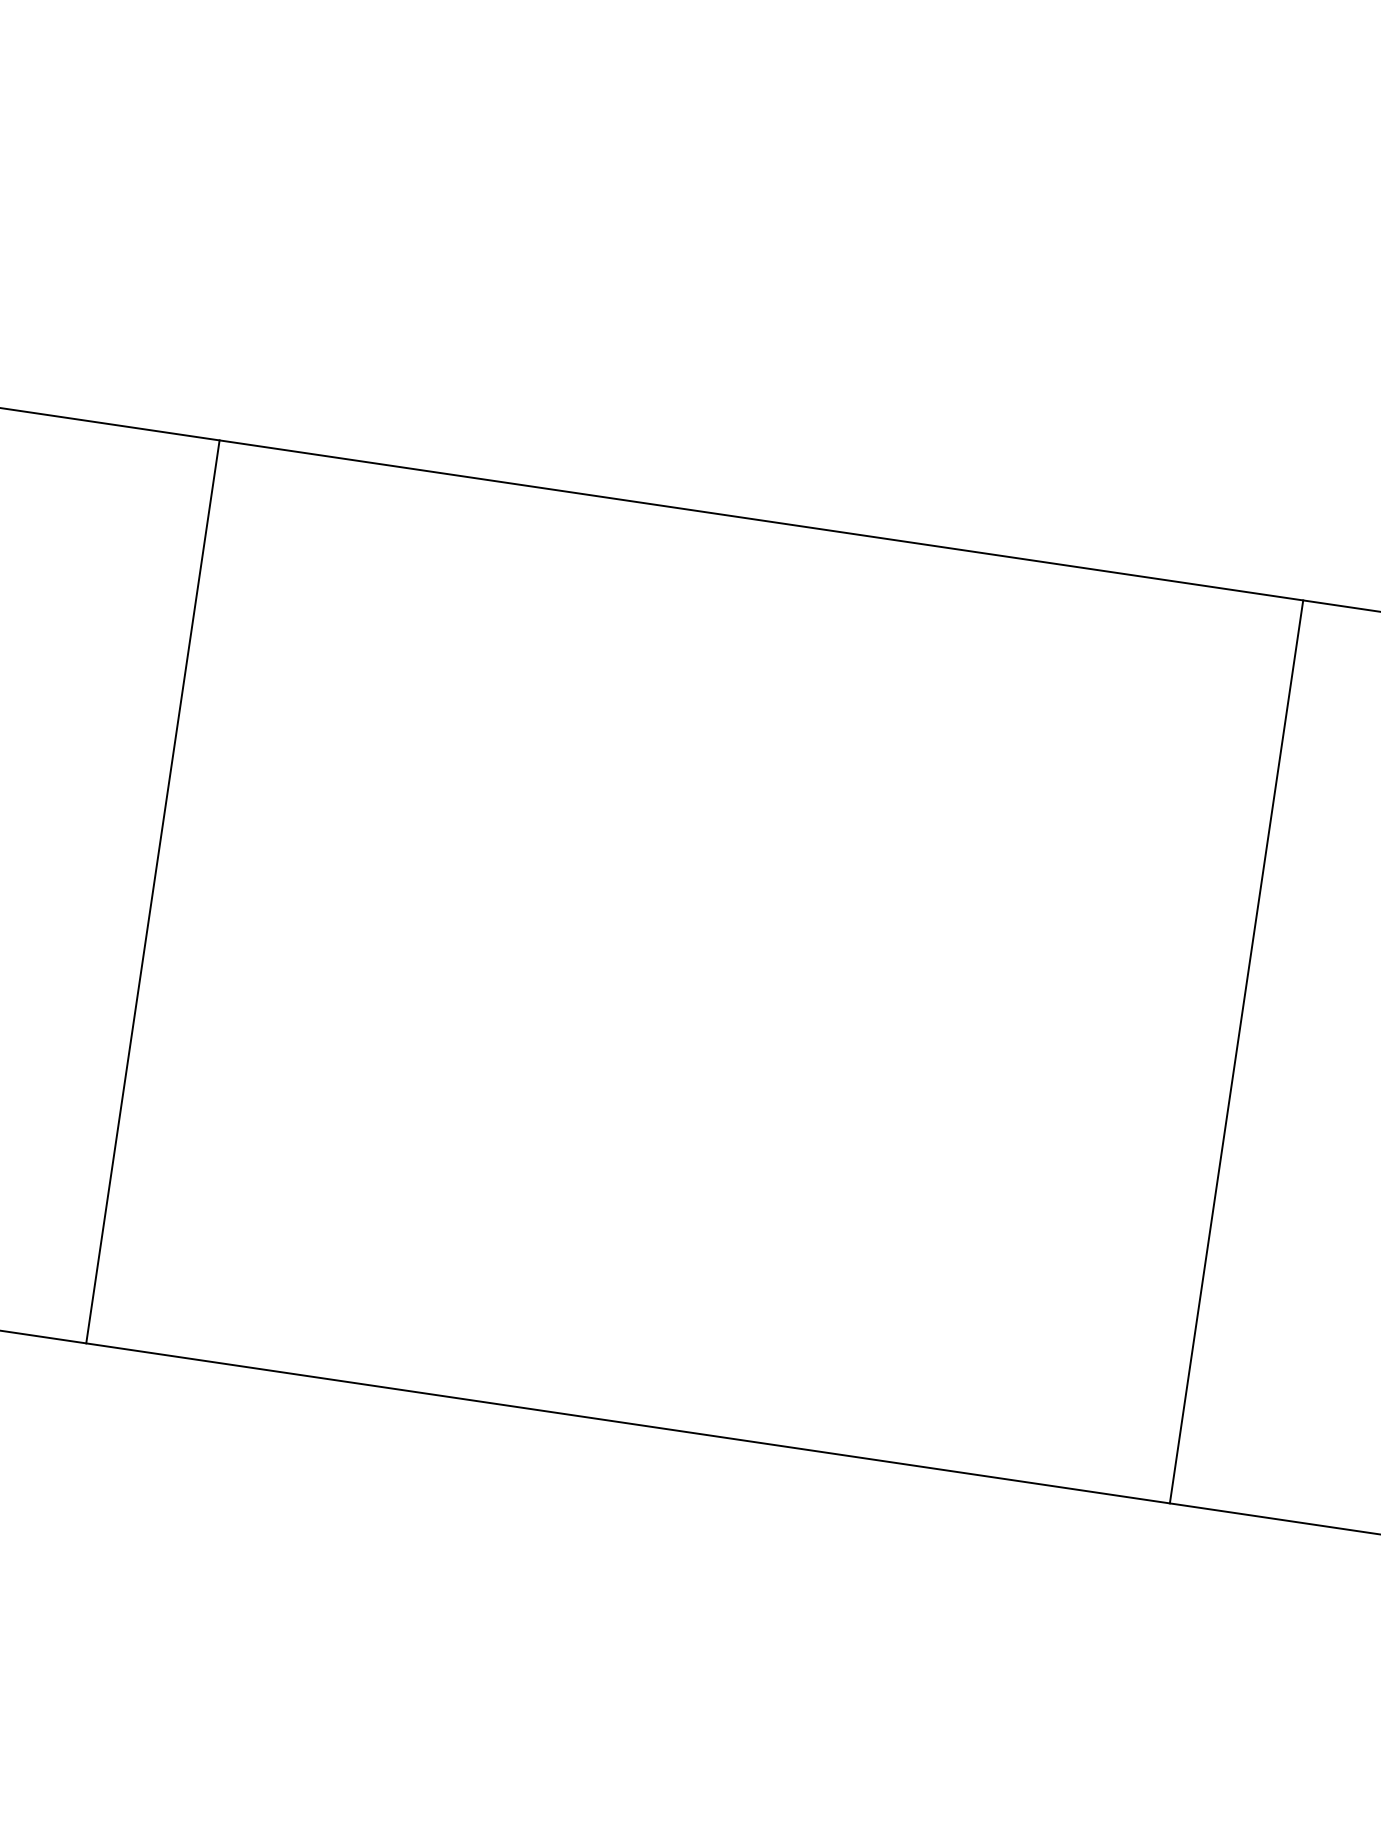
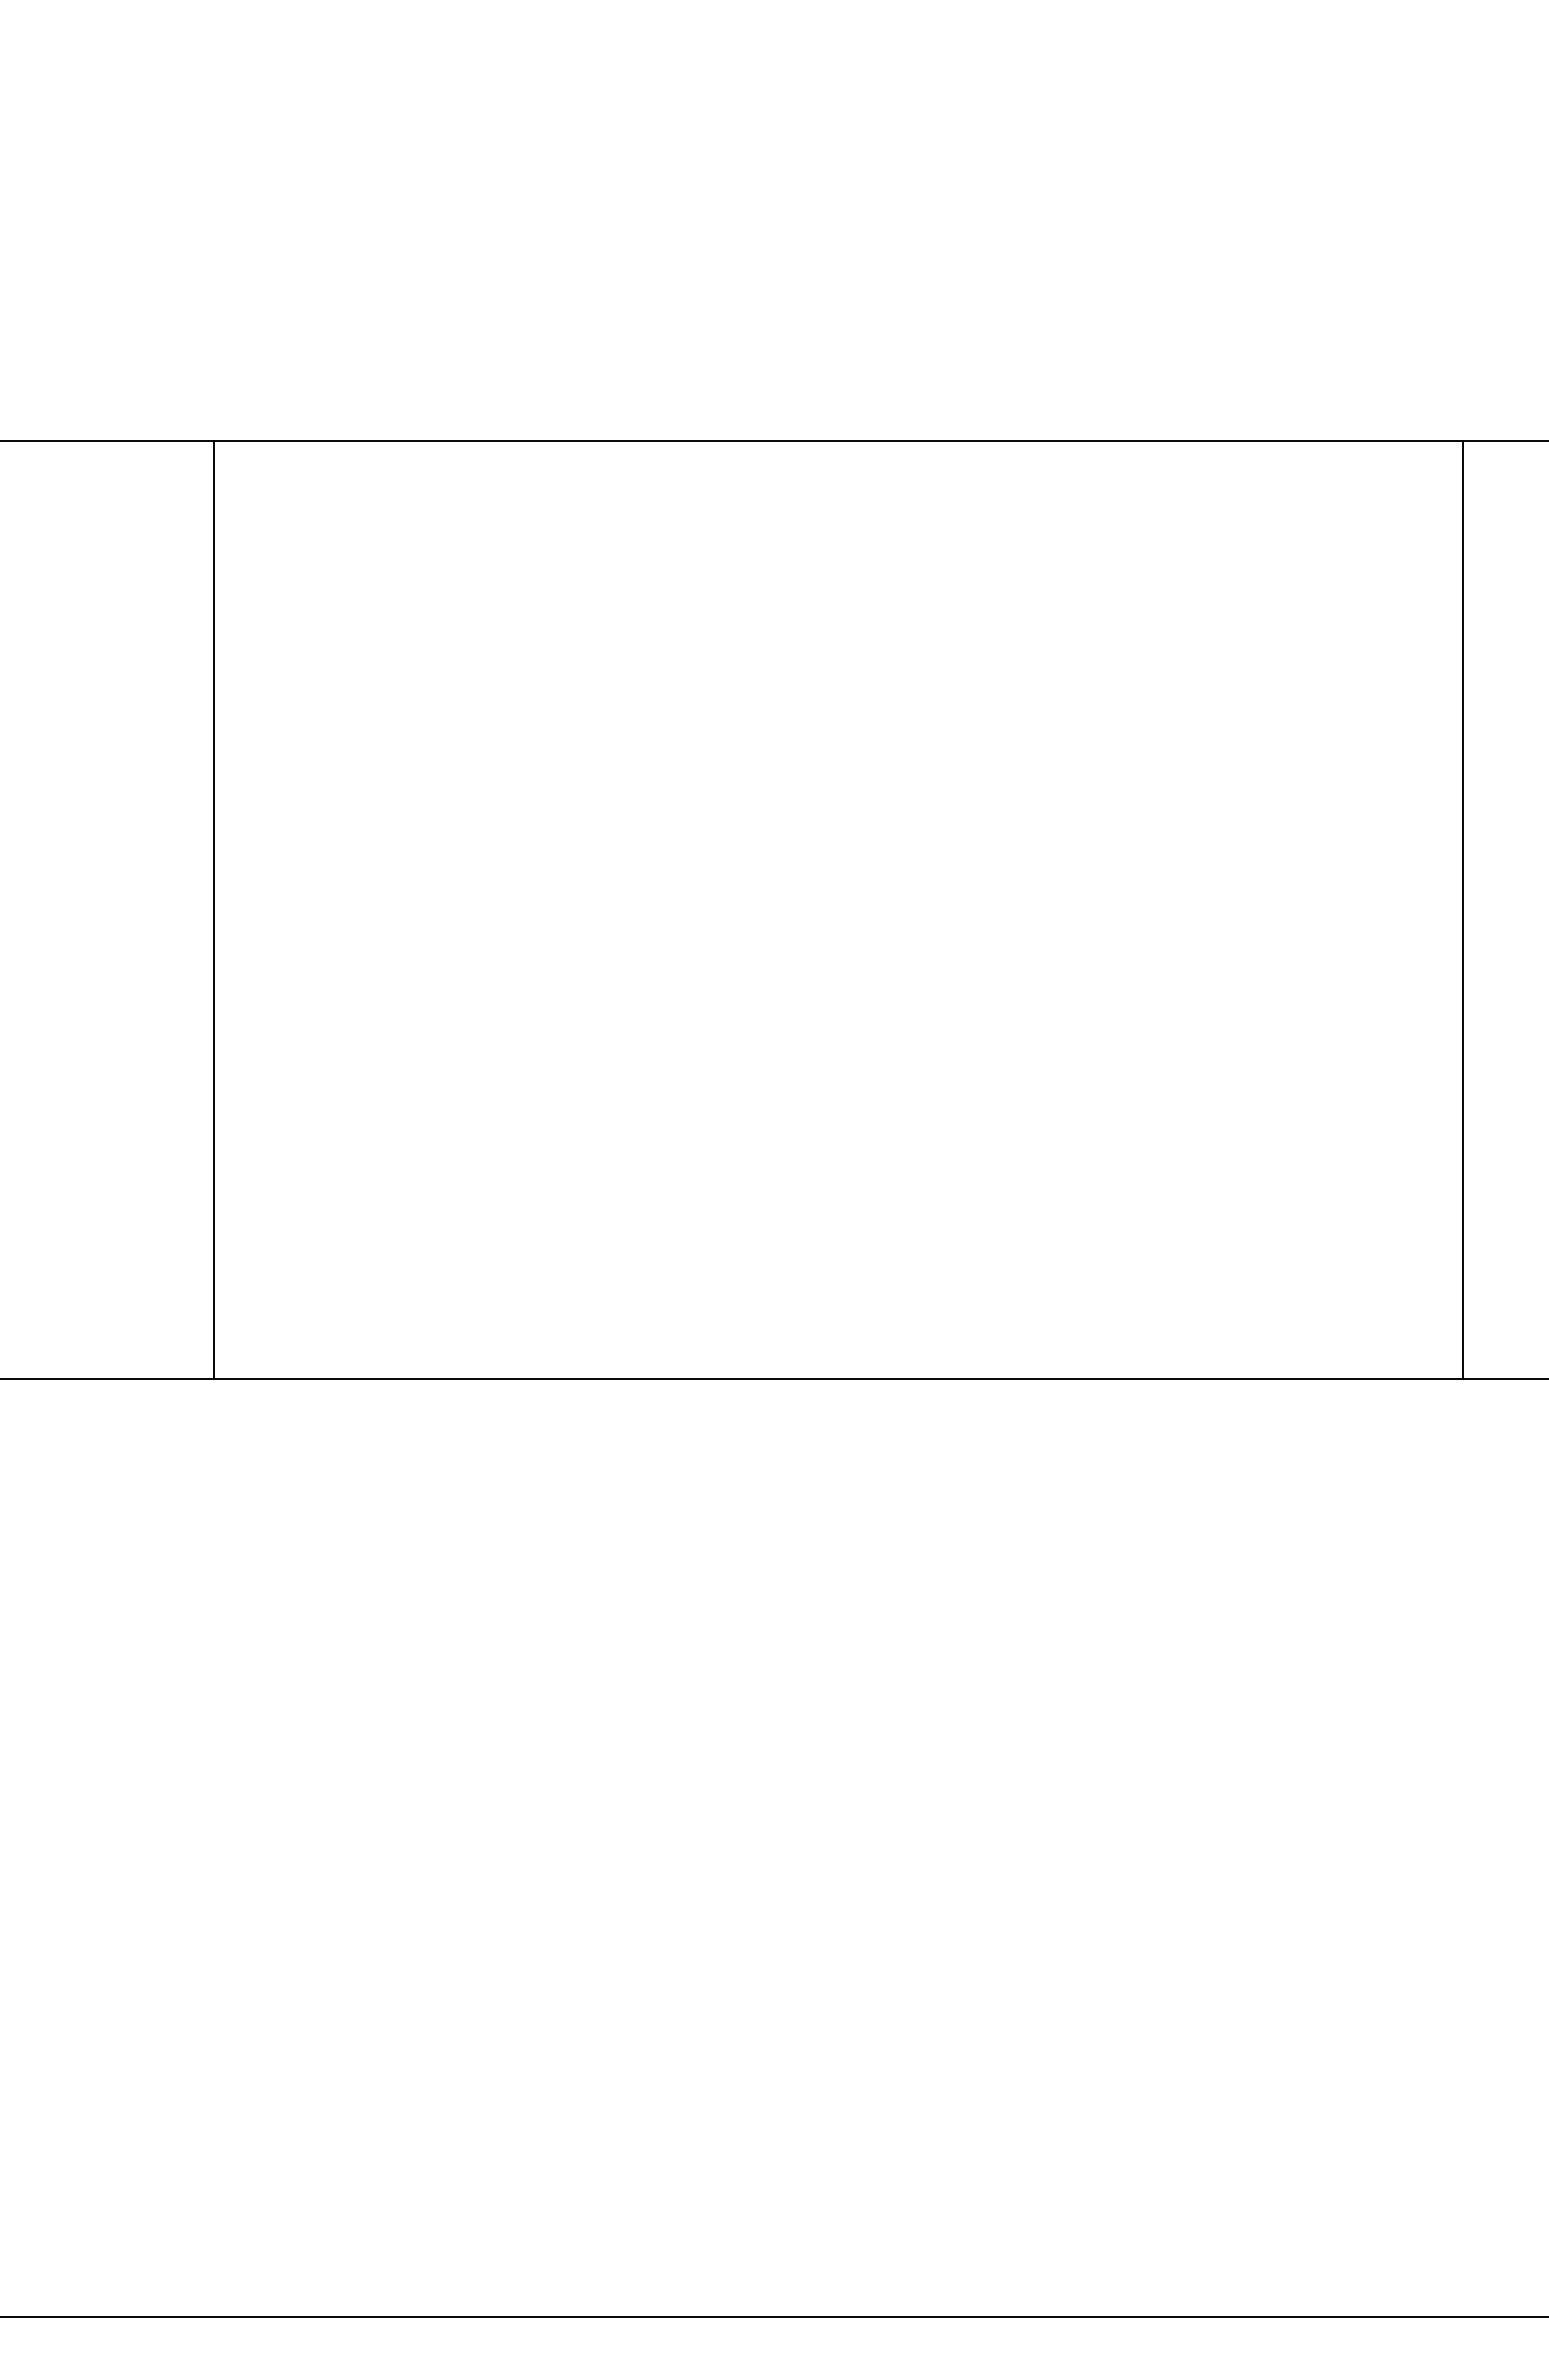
line: (152, 892) -> (213, 910), moved
line: (1236, 1052) -> (1462, 910), moved

